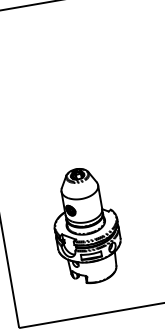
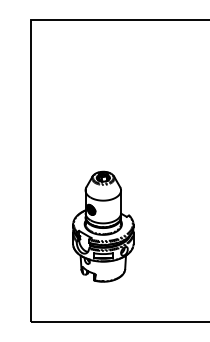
part: (86, 225) -> (103, 226), moved

